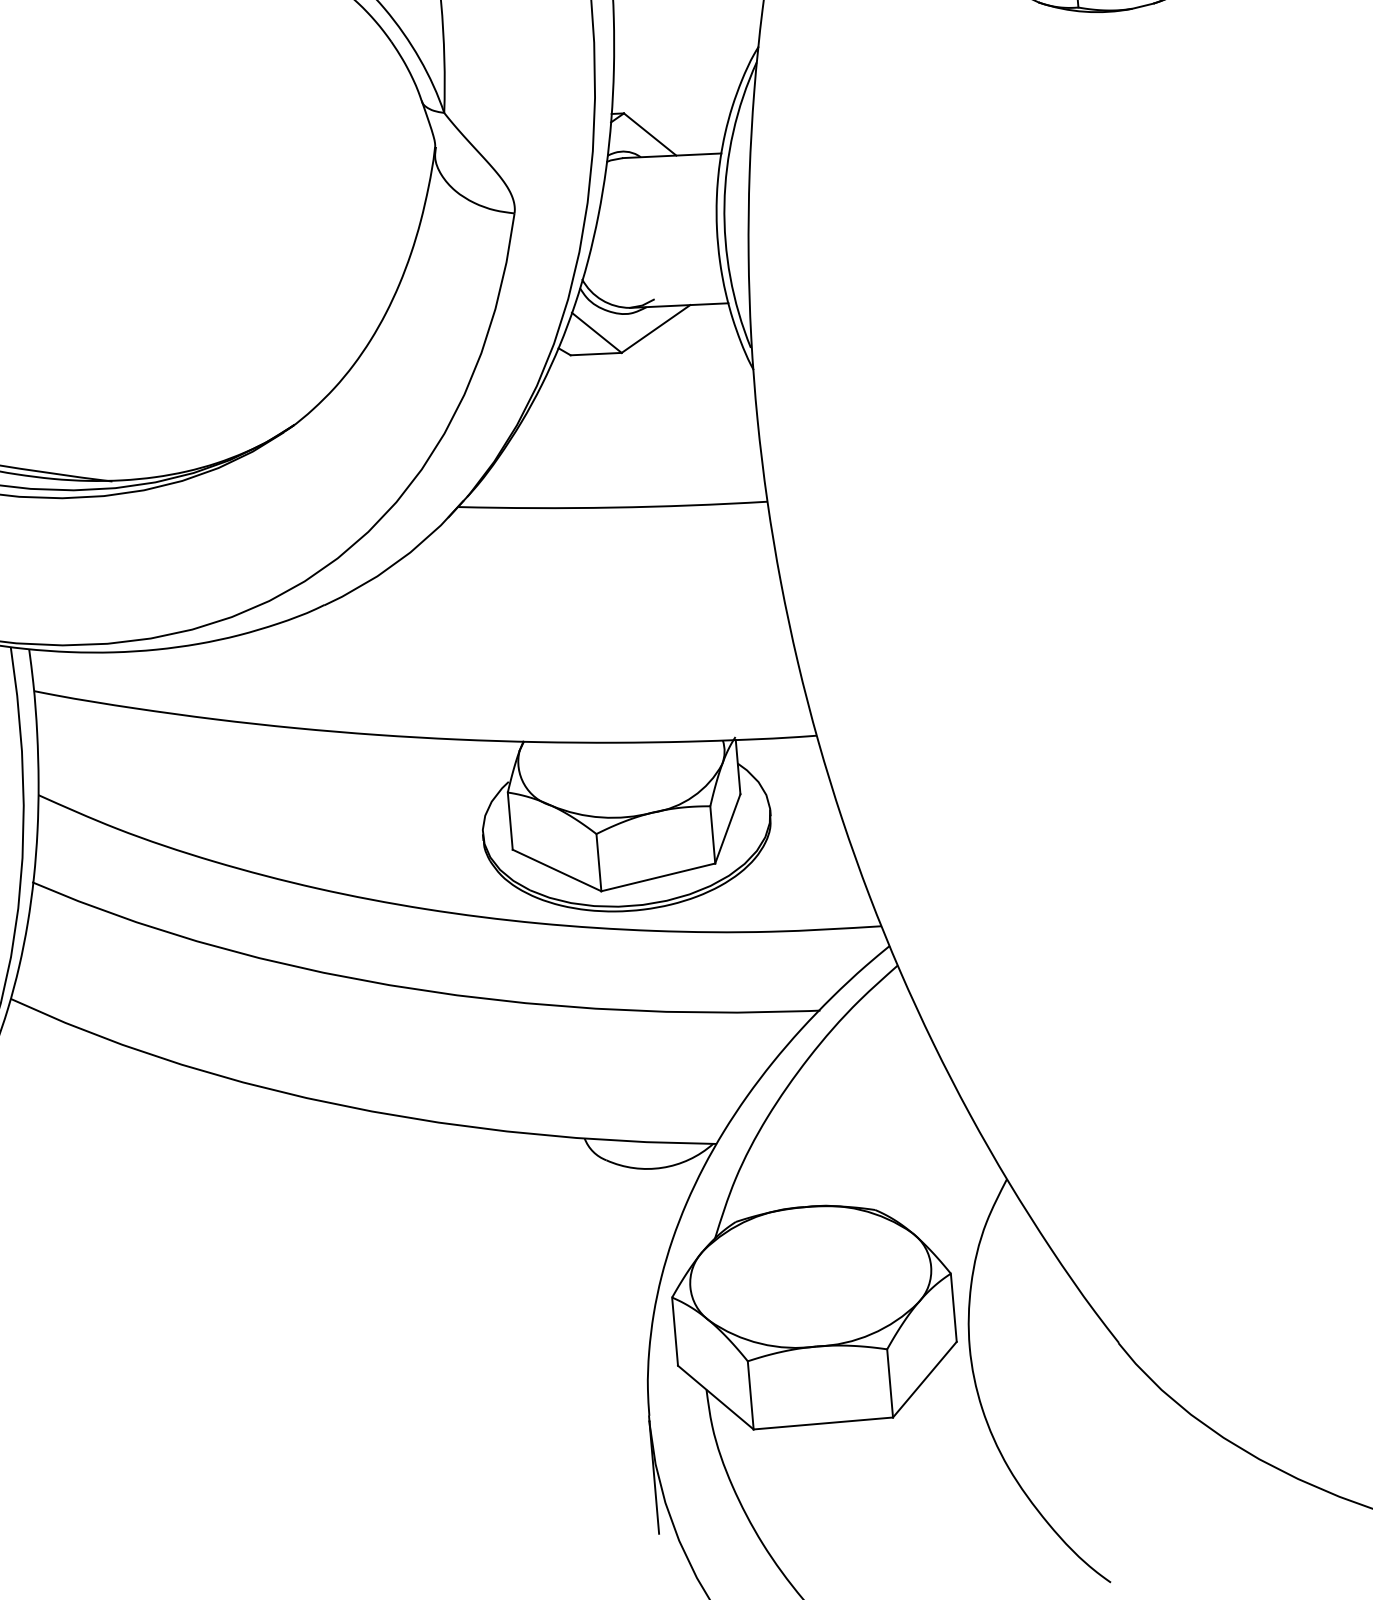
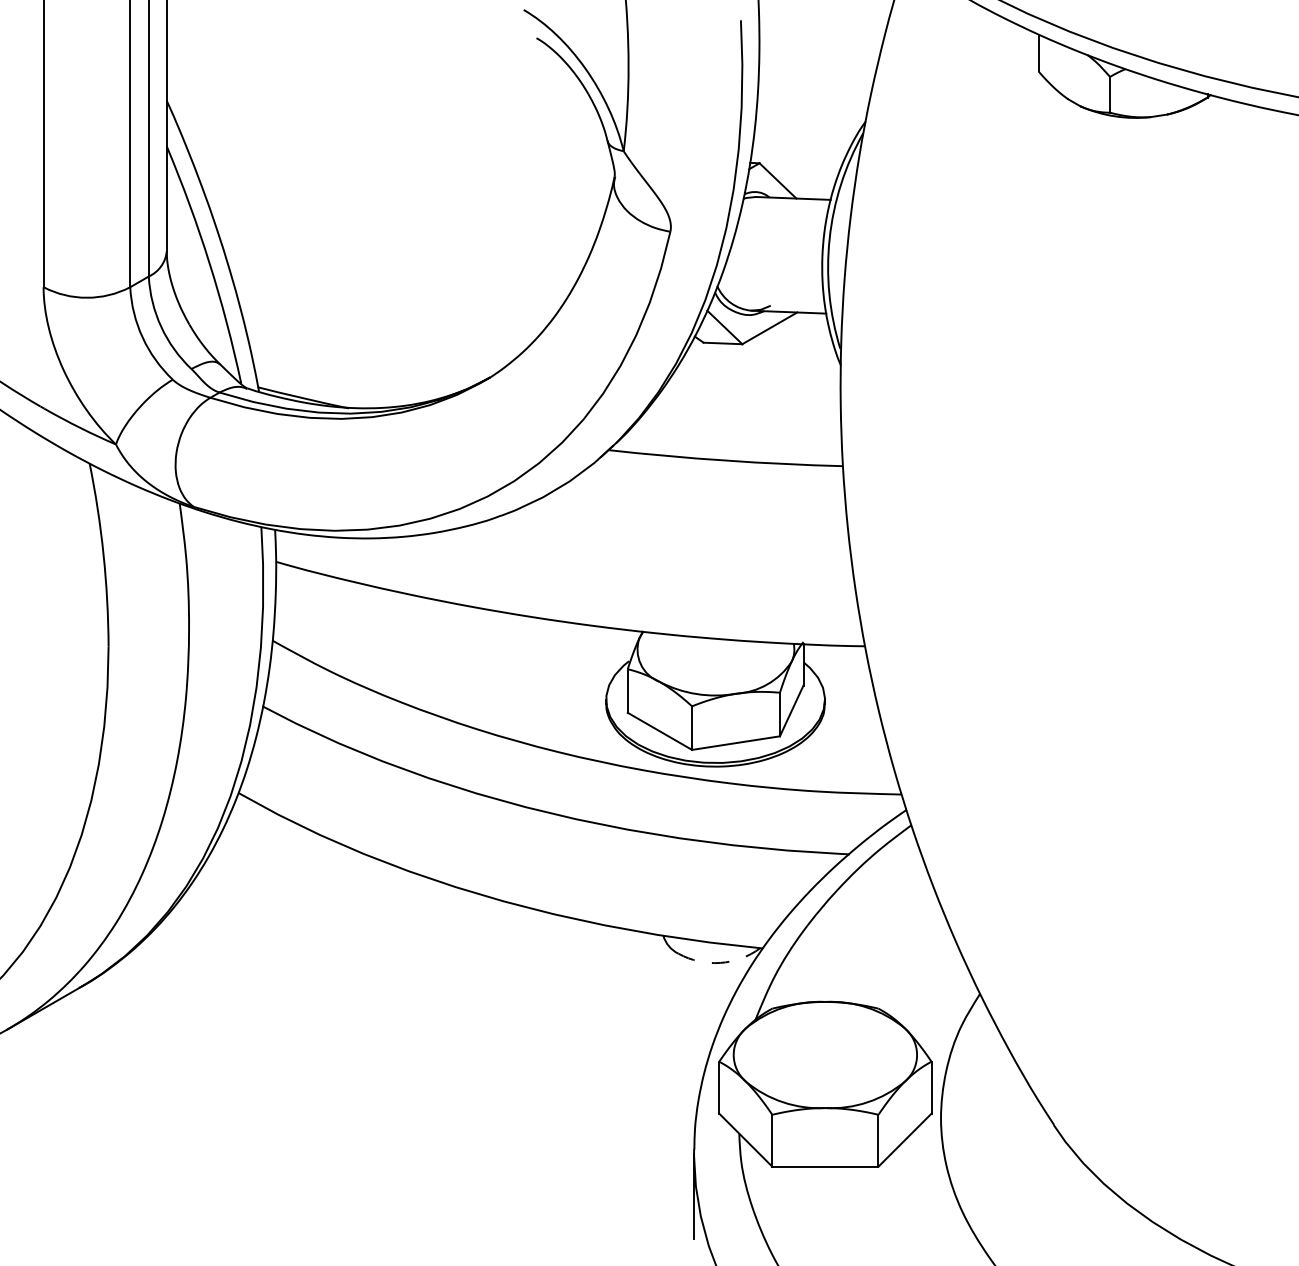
arc: (662, 1167) -> (720, 962), solid -> dashed

